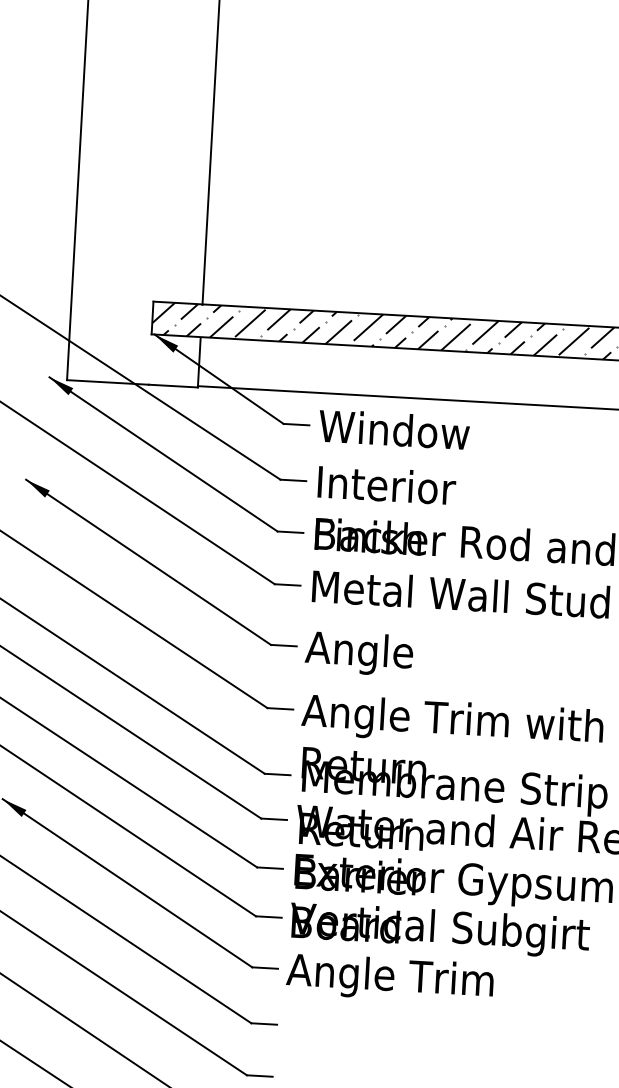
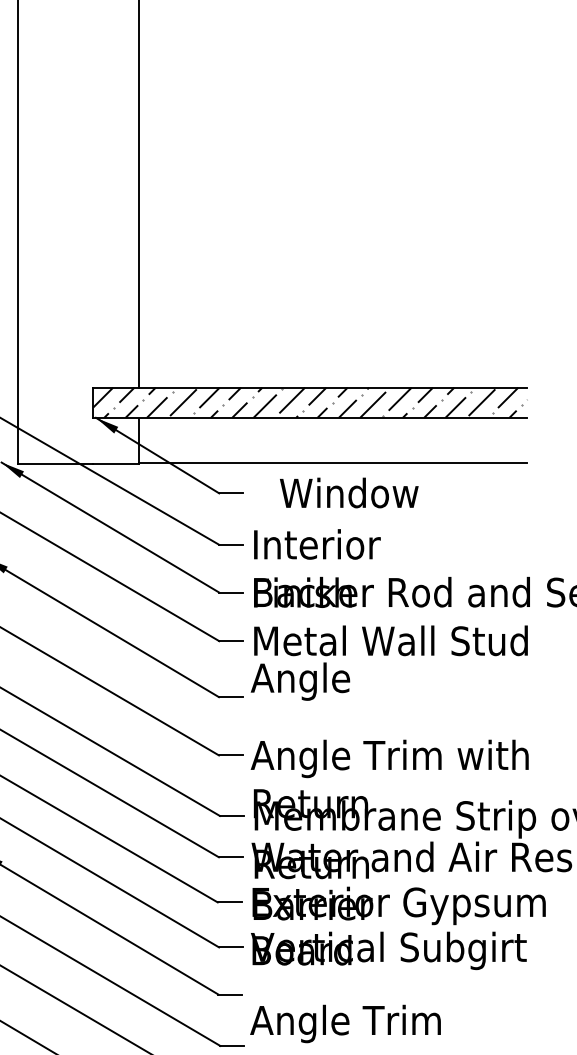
text: (394, 429) -> (349, 492), moved
text: (359, 653) -> (300, 681), moved
text: (390, 978) -> (345, 1023), moved

